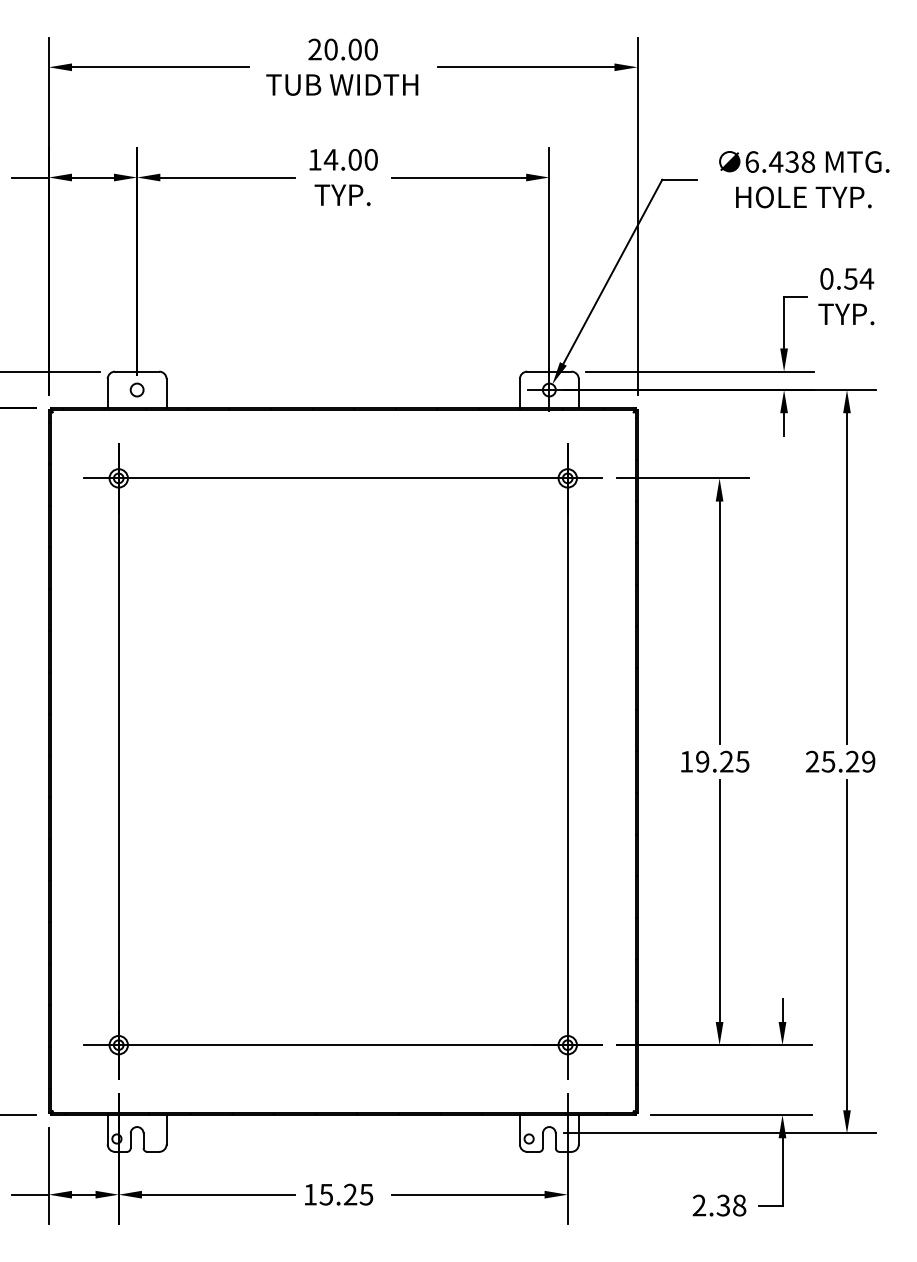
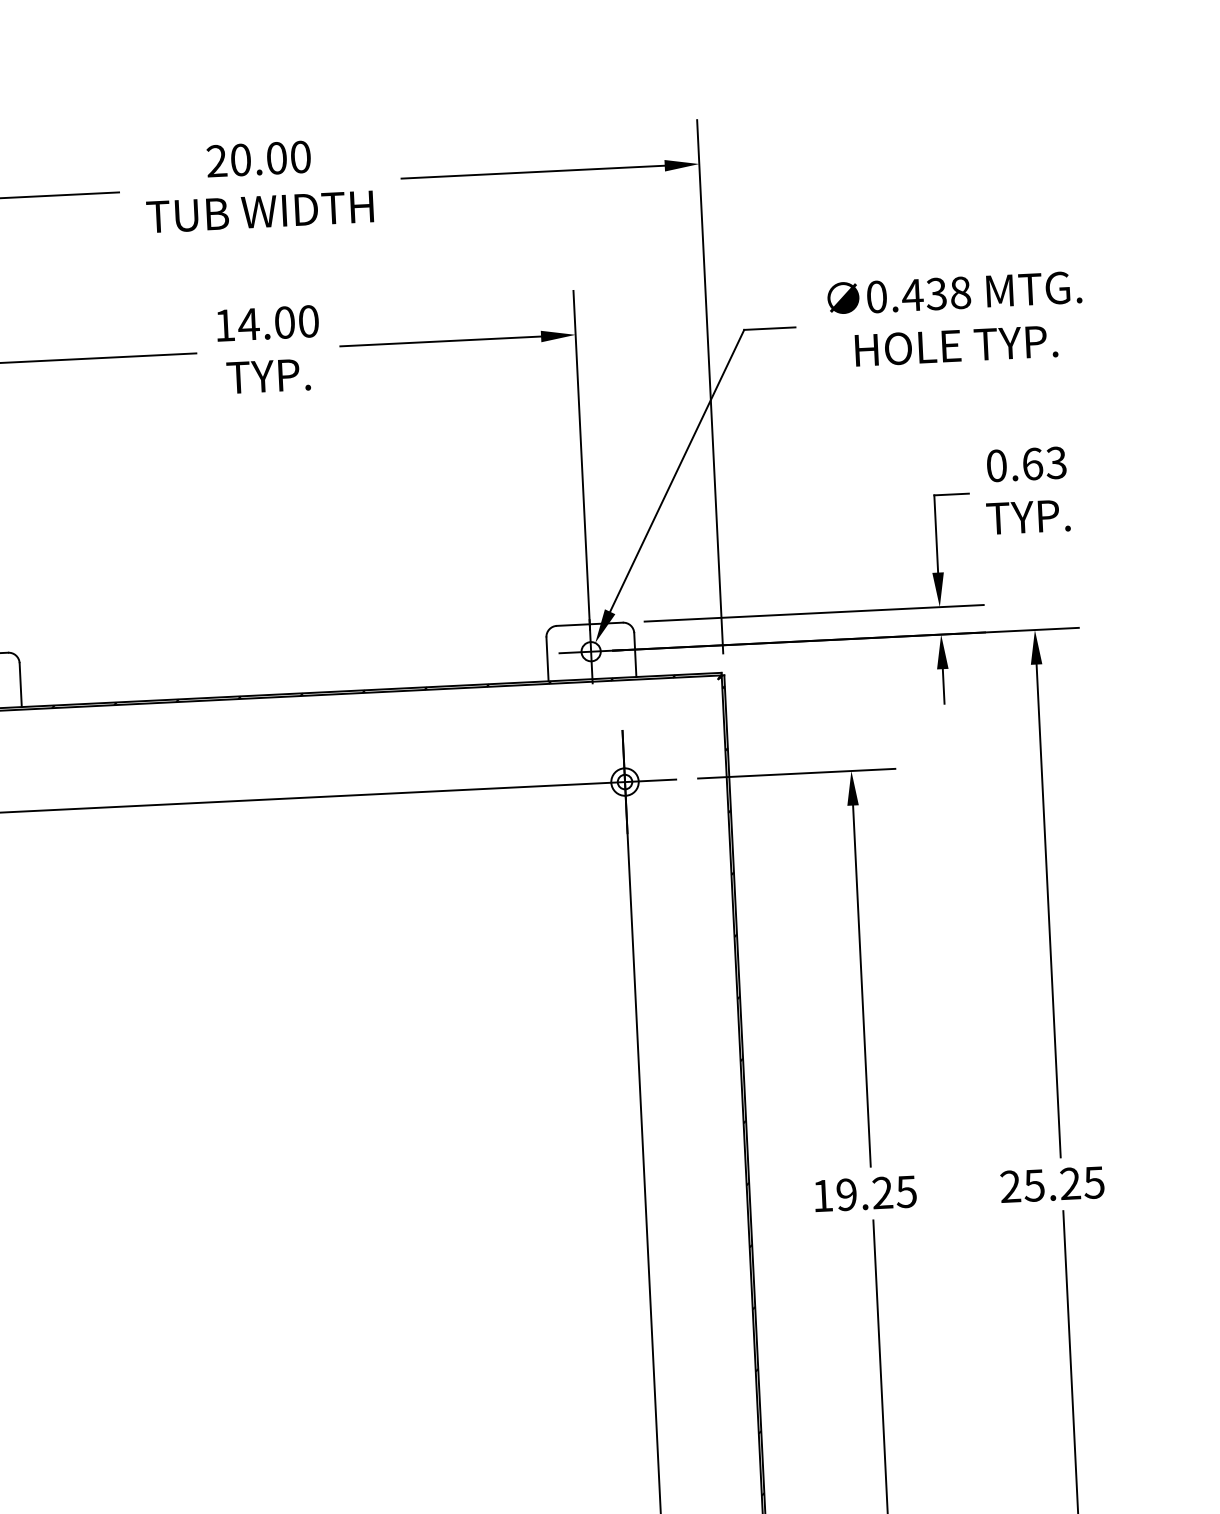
text: (751, 161) -> (875, 296), 6.438 -> 0.438
text: (859, 278) -> (1045, 462), 0.54 -> 0.63
text: (868, 761) -> (1094, 1182), 25.29 -> 25.25

